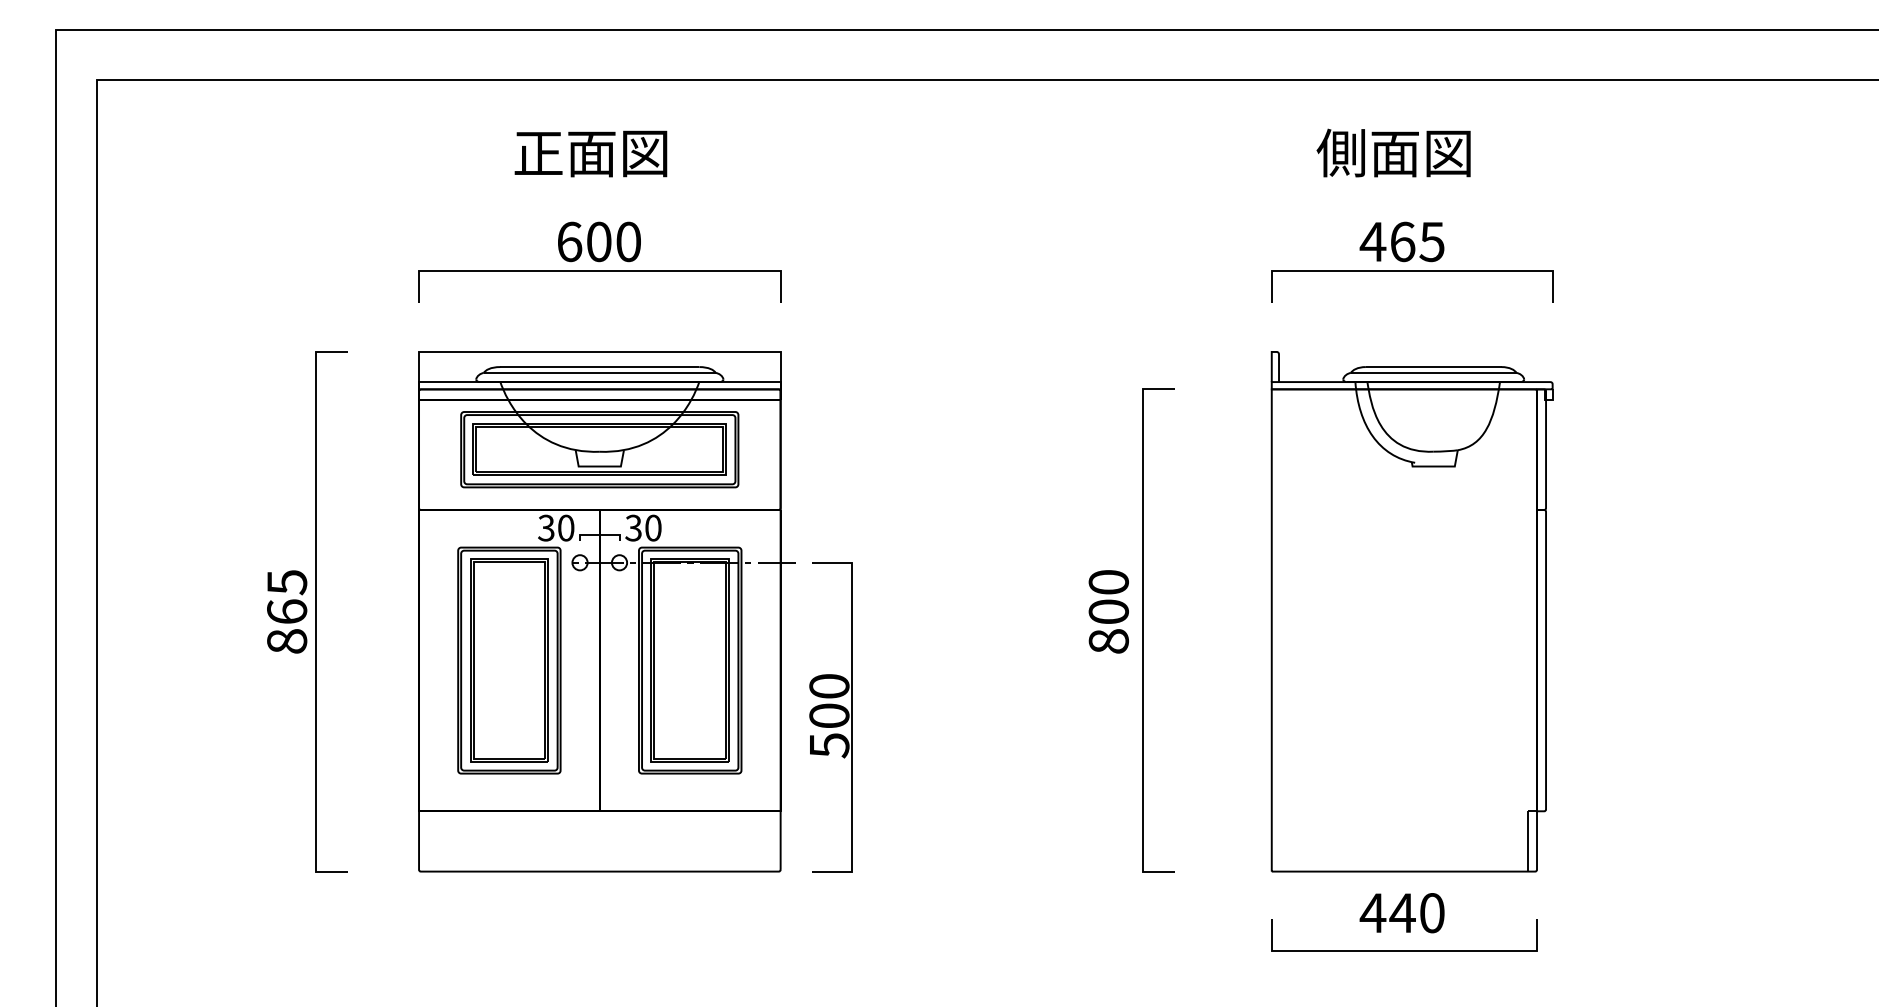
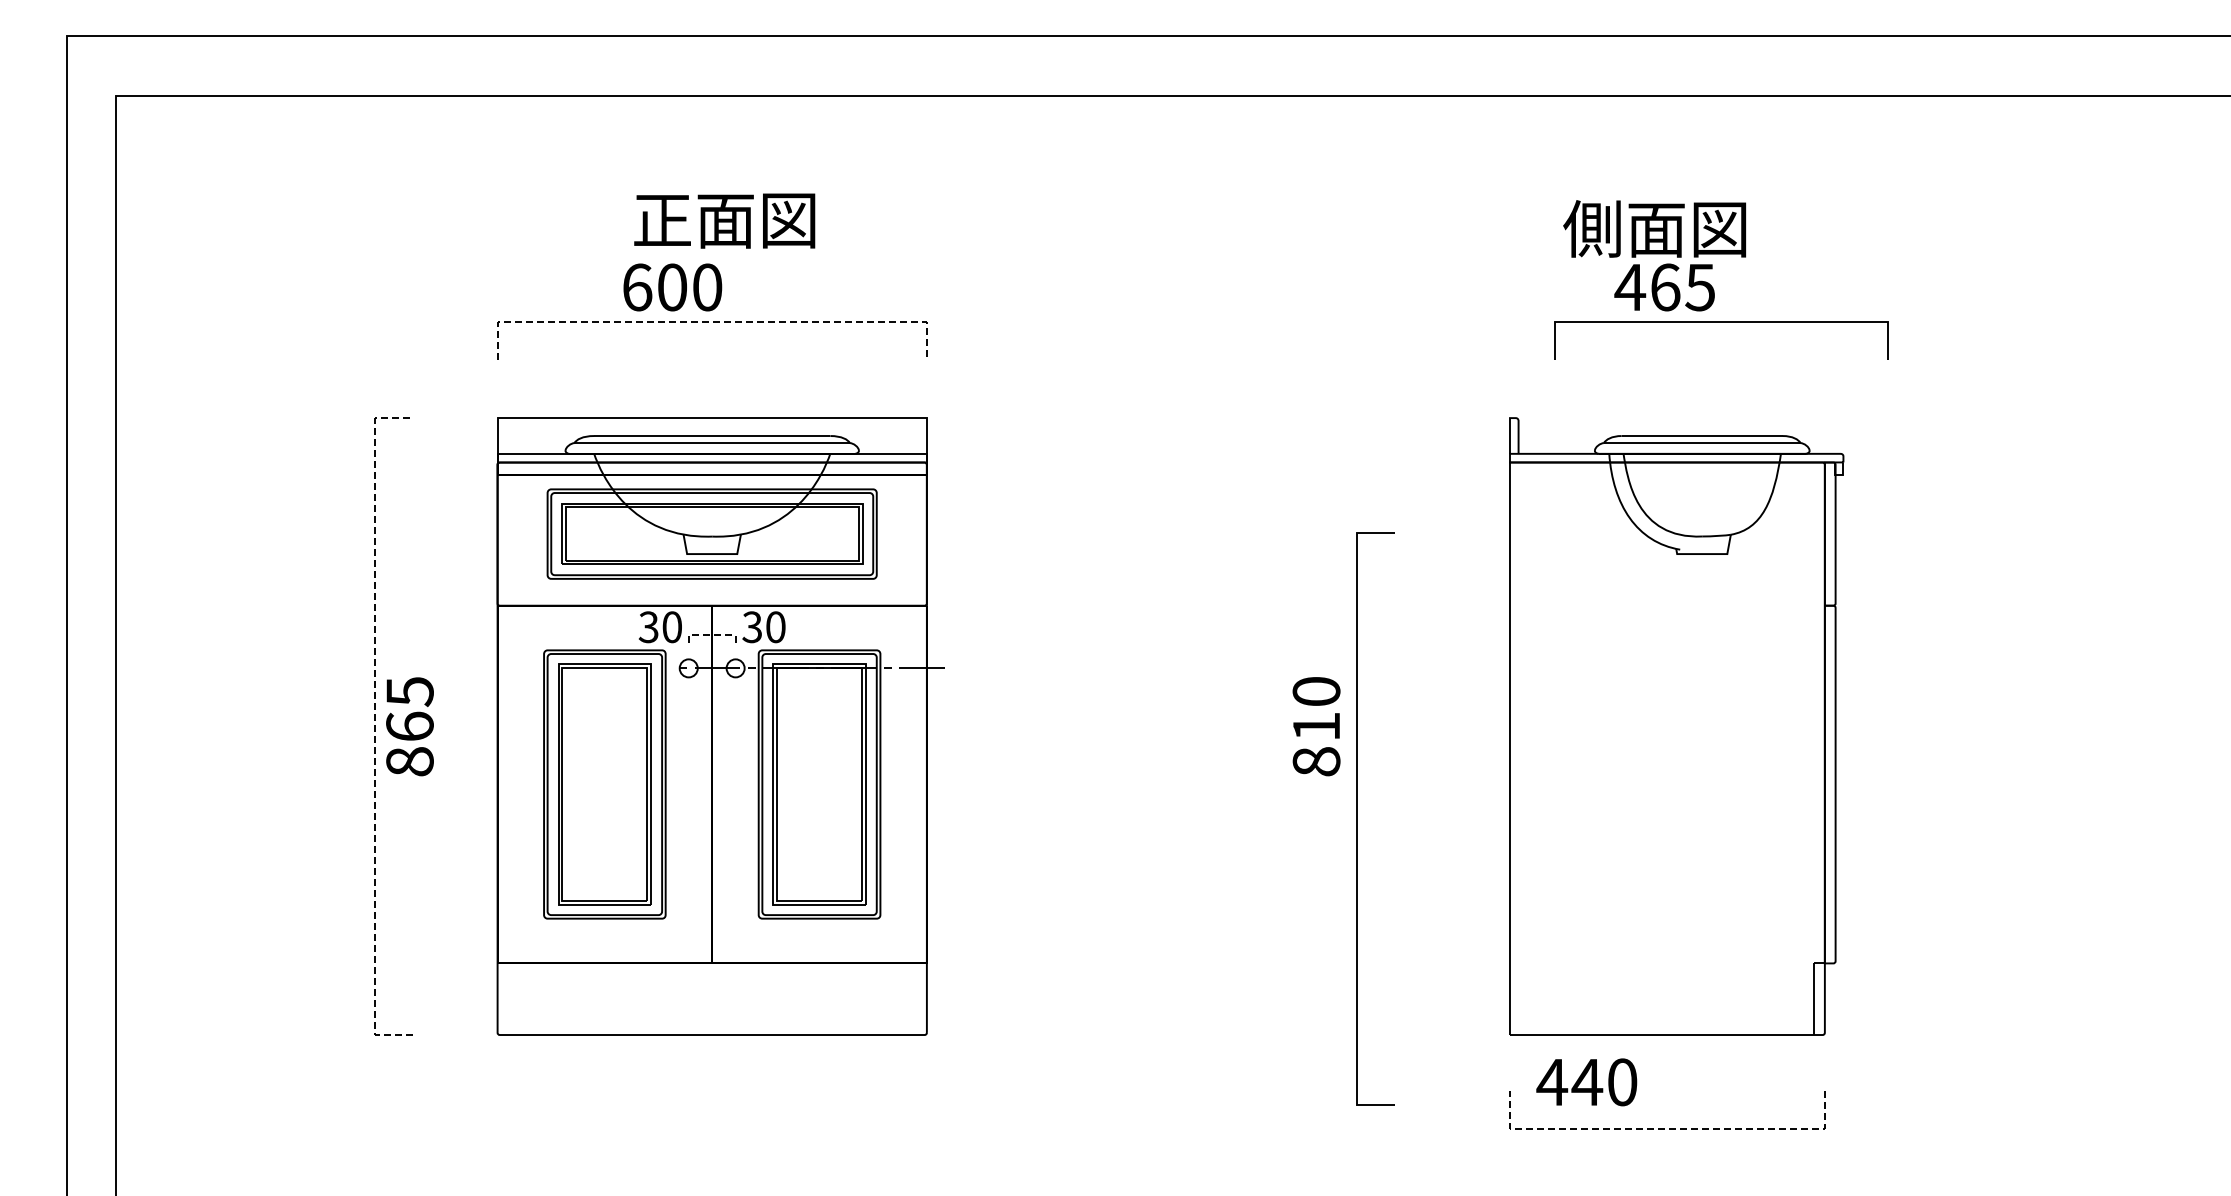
text: (1393, 152) -> (1654, 228), moved
text: (590, 153) -> (724, 220), moved
text: (599, 241) -> (672, 287), moved
line: (600, 271) -> (712, 322), solid -> dashed
line: (1412, 271) -> (1721, 322), moved
line: (599, 535) -> (711, 635), solid -> dashed
text: (286, 611) -> (409, 726), moved
line: (316, 611) -> (375, 726), solid -> dashed
text: (1108, 611) -> (1316, 726), 800 -> 810
line: (1143, 630) -> (1357, 818), moved
part: (830, 717) -> (986, 851), removed
text: (1401, 913) -> (1586, 1082), moved
line: (1403, 951) -> (1666, 1129), solid -> dashed

